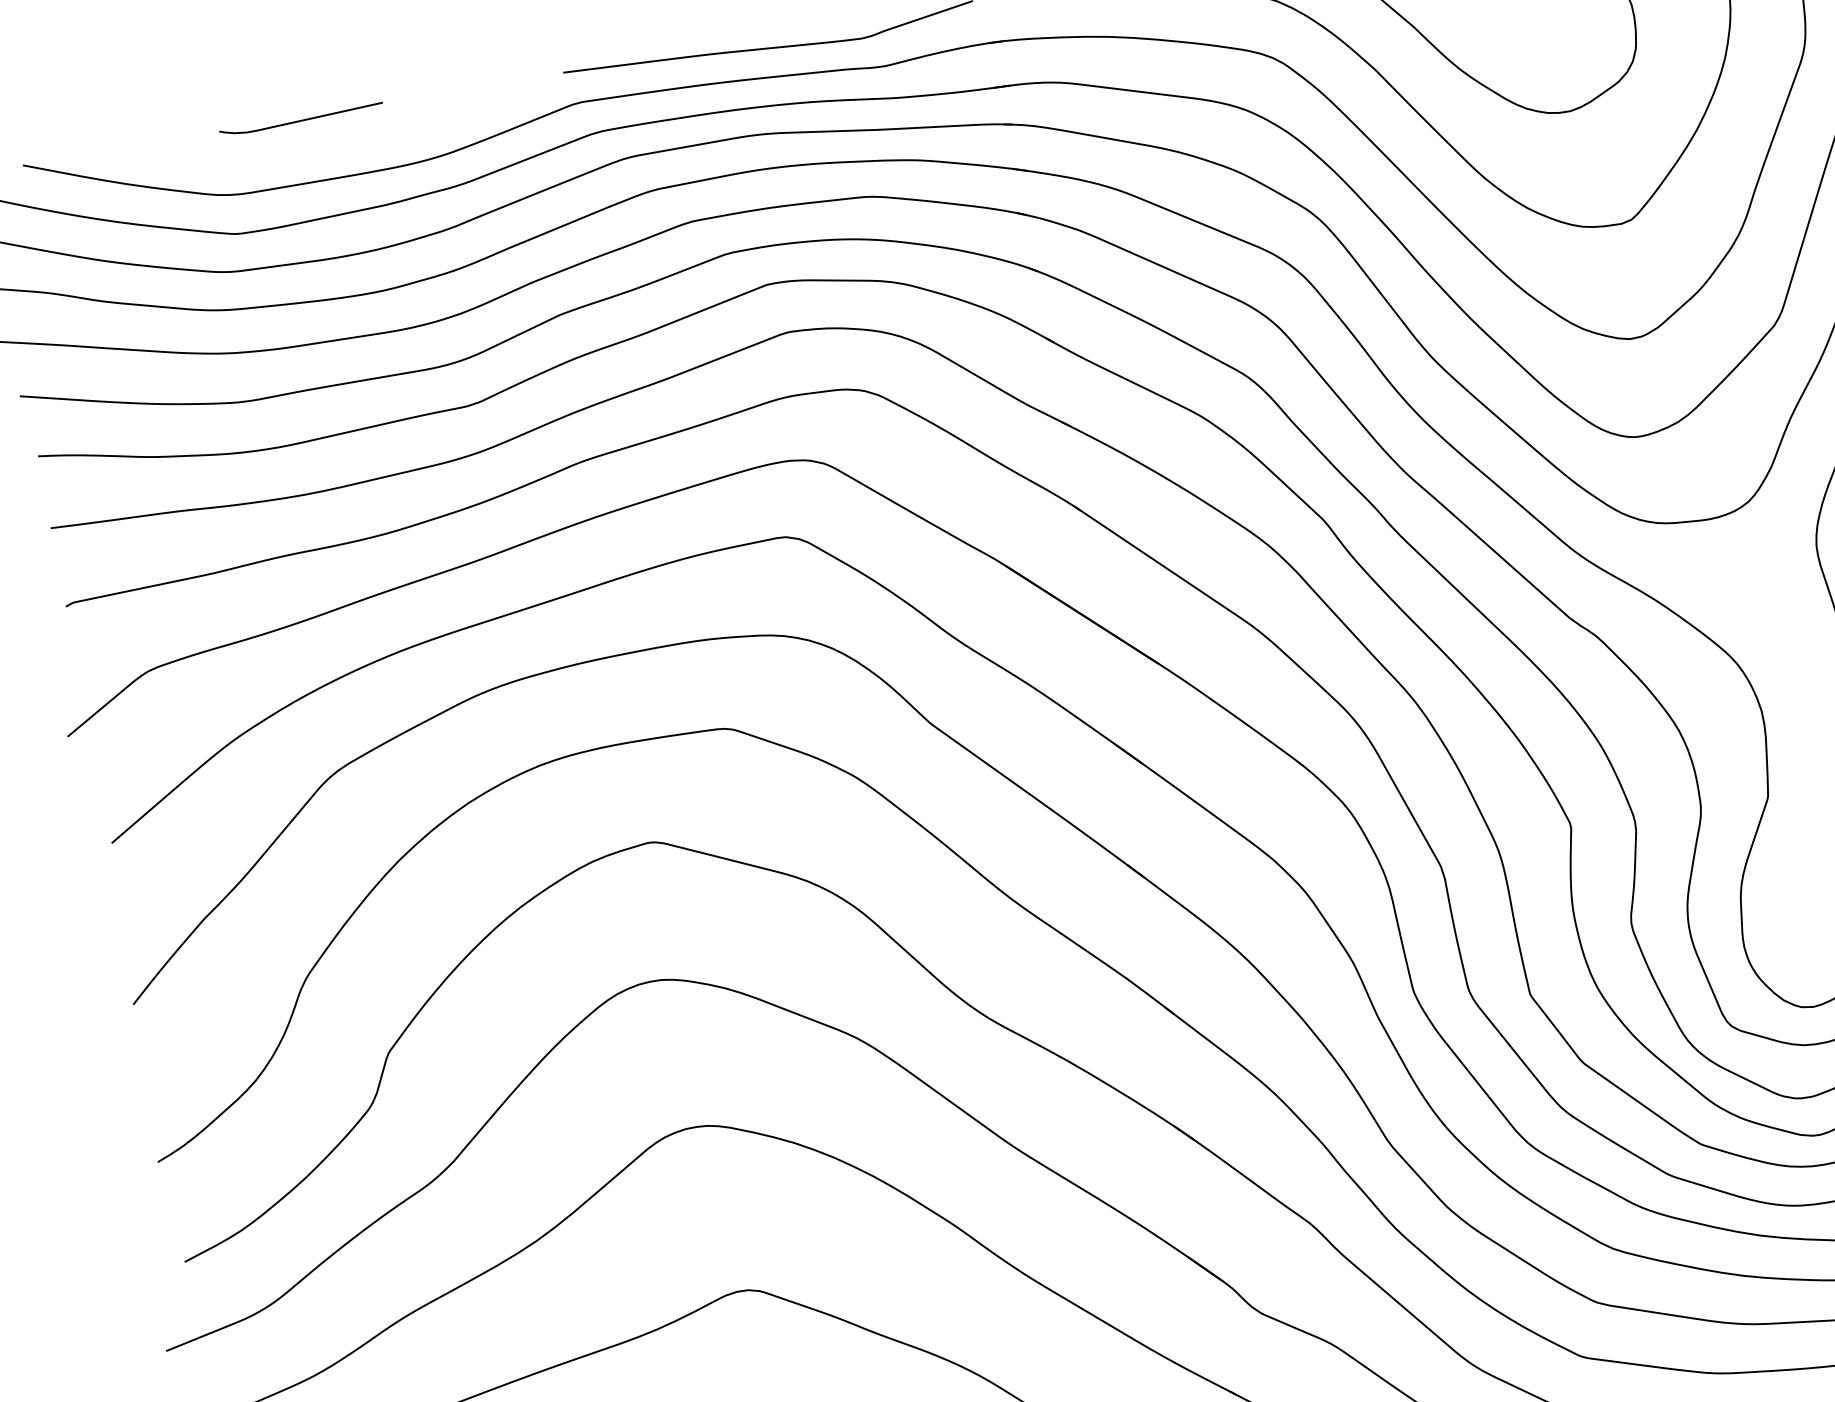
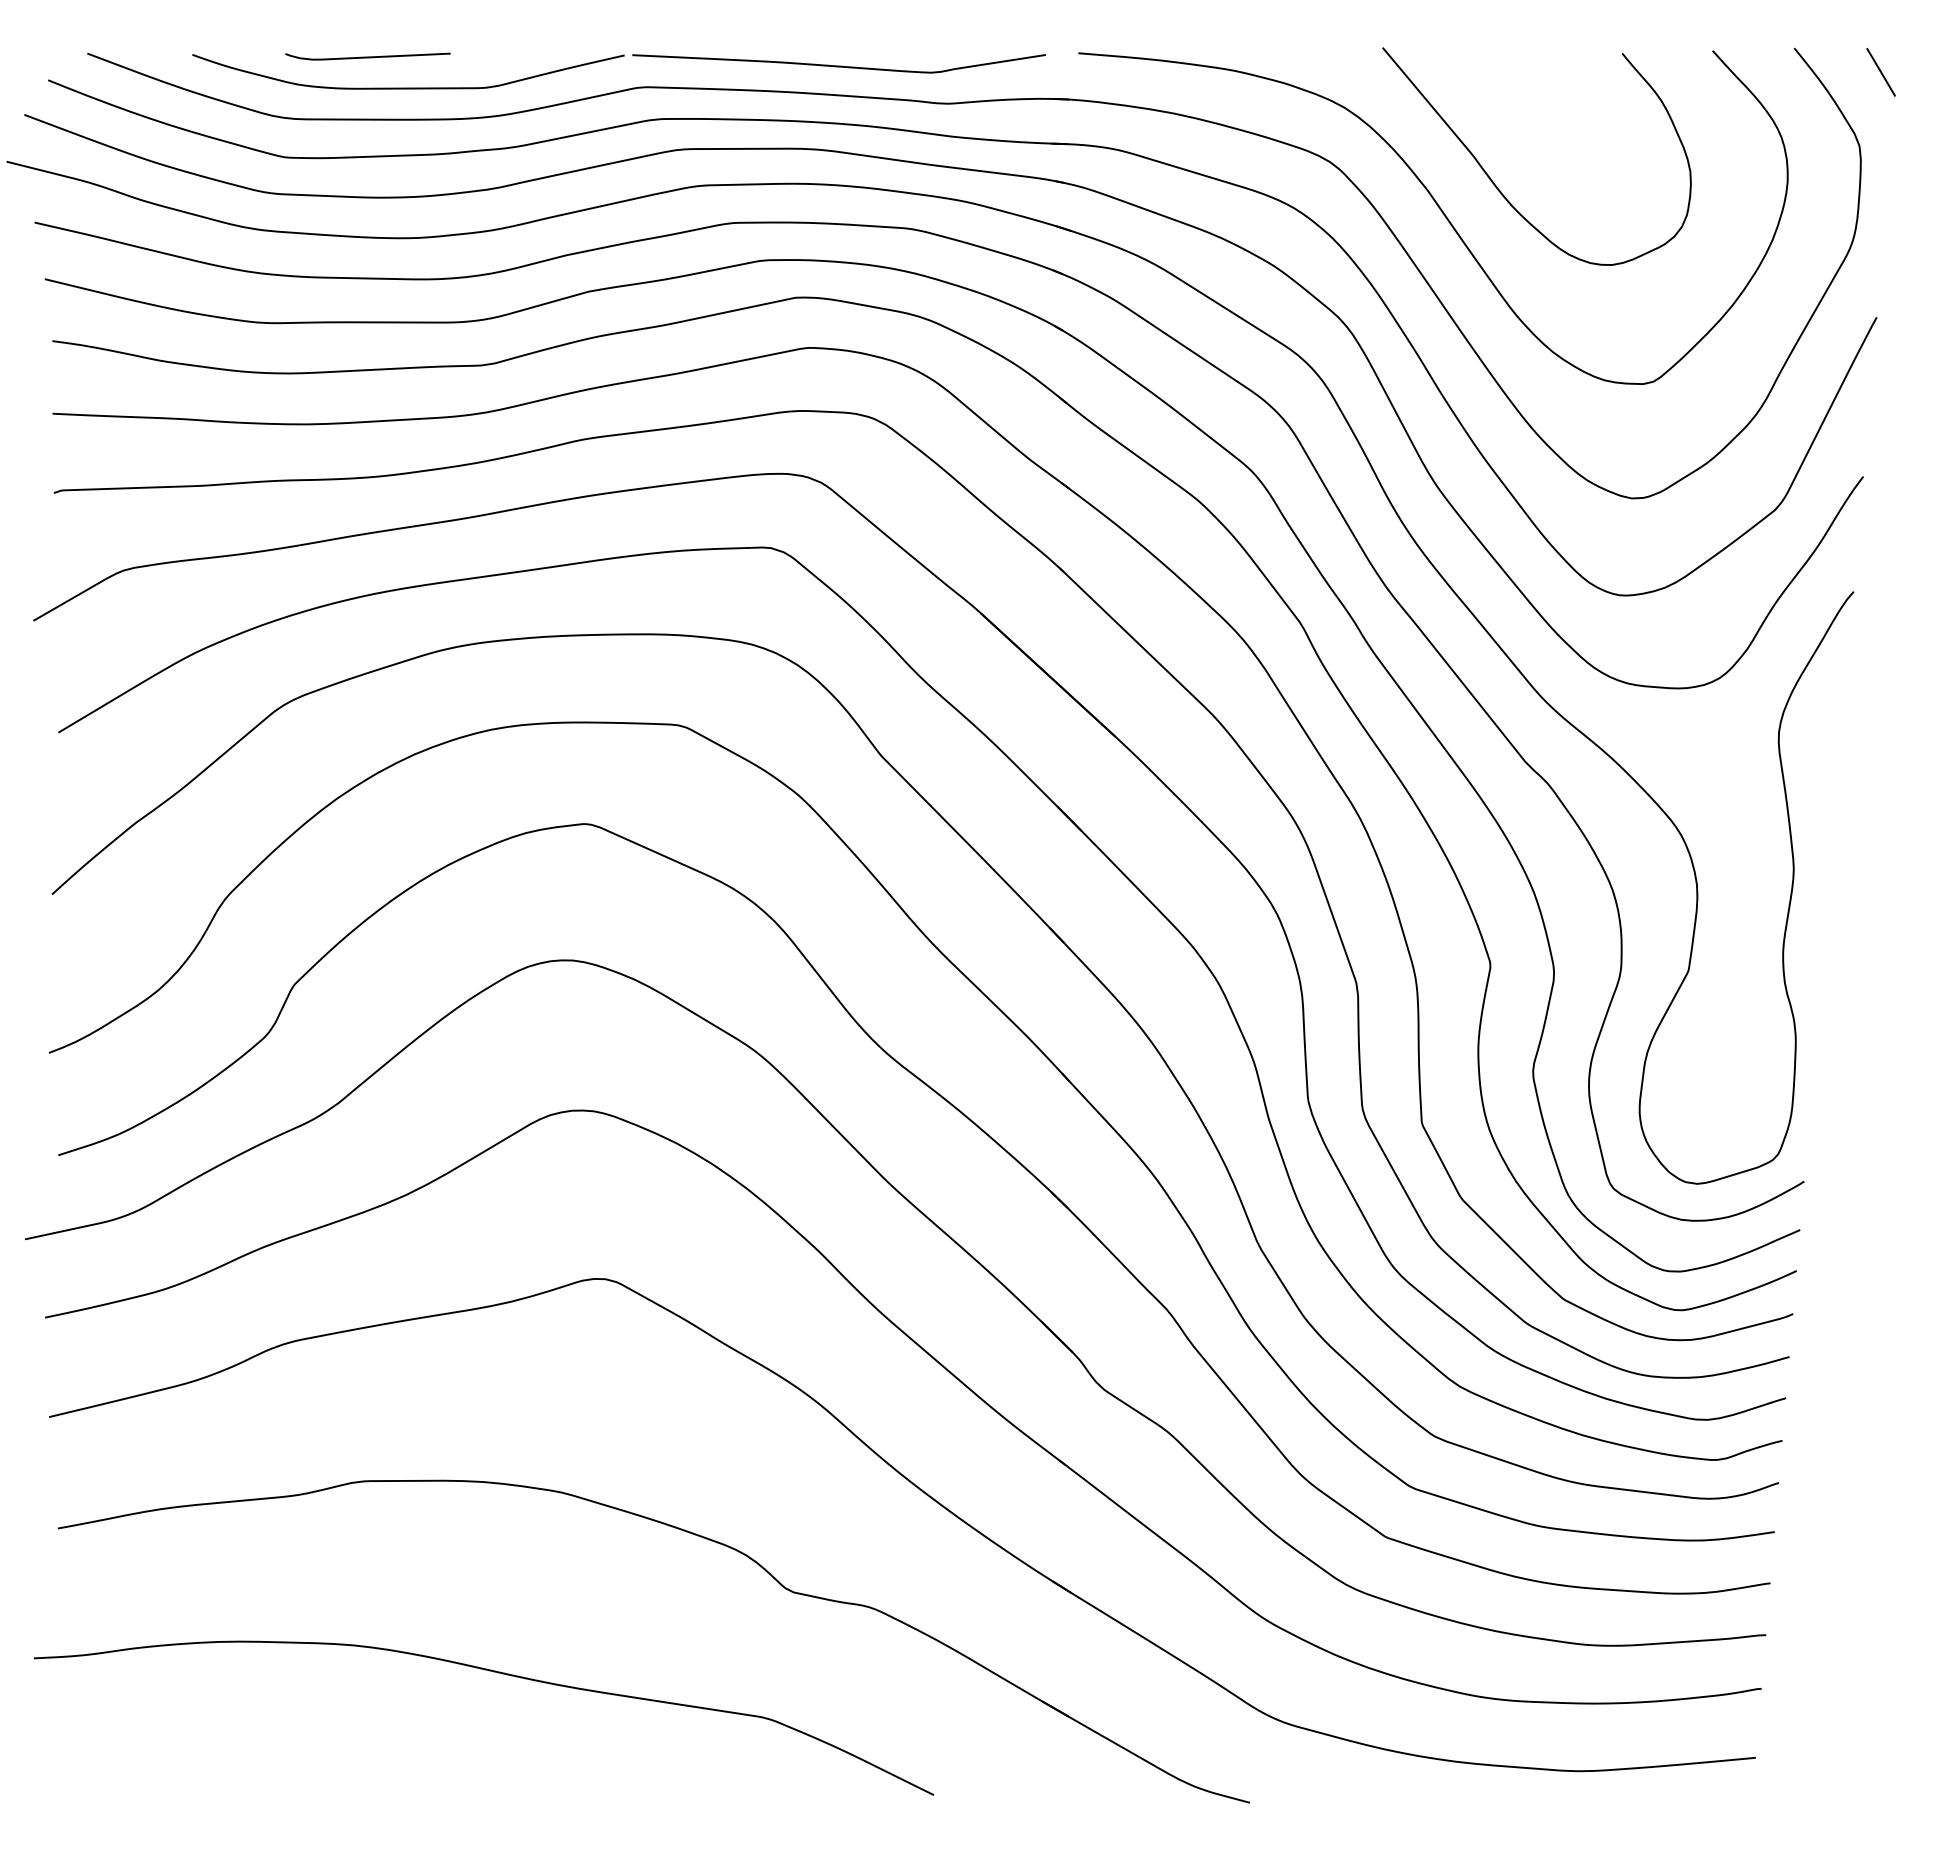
curve: (347, 143) -> (408, 87), added

